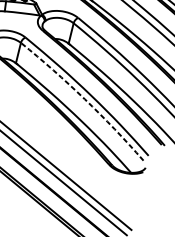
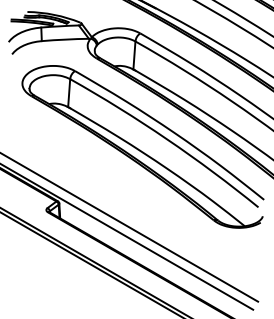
arc: (85, 99) -> (167, 139), dashed -> solid

